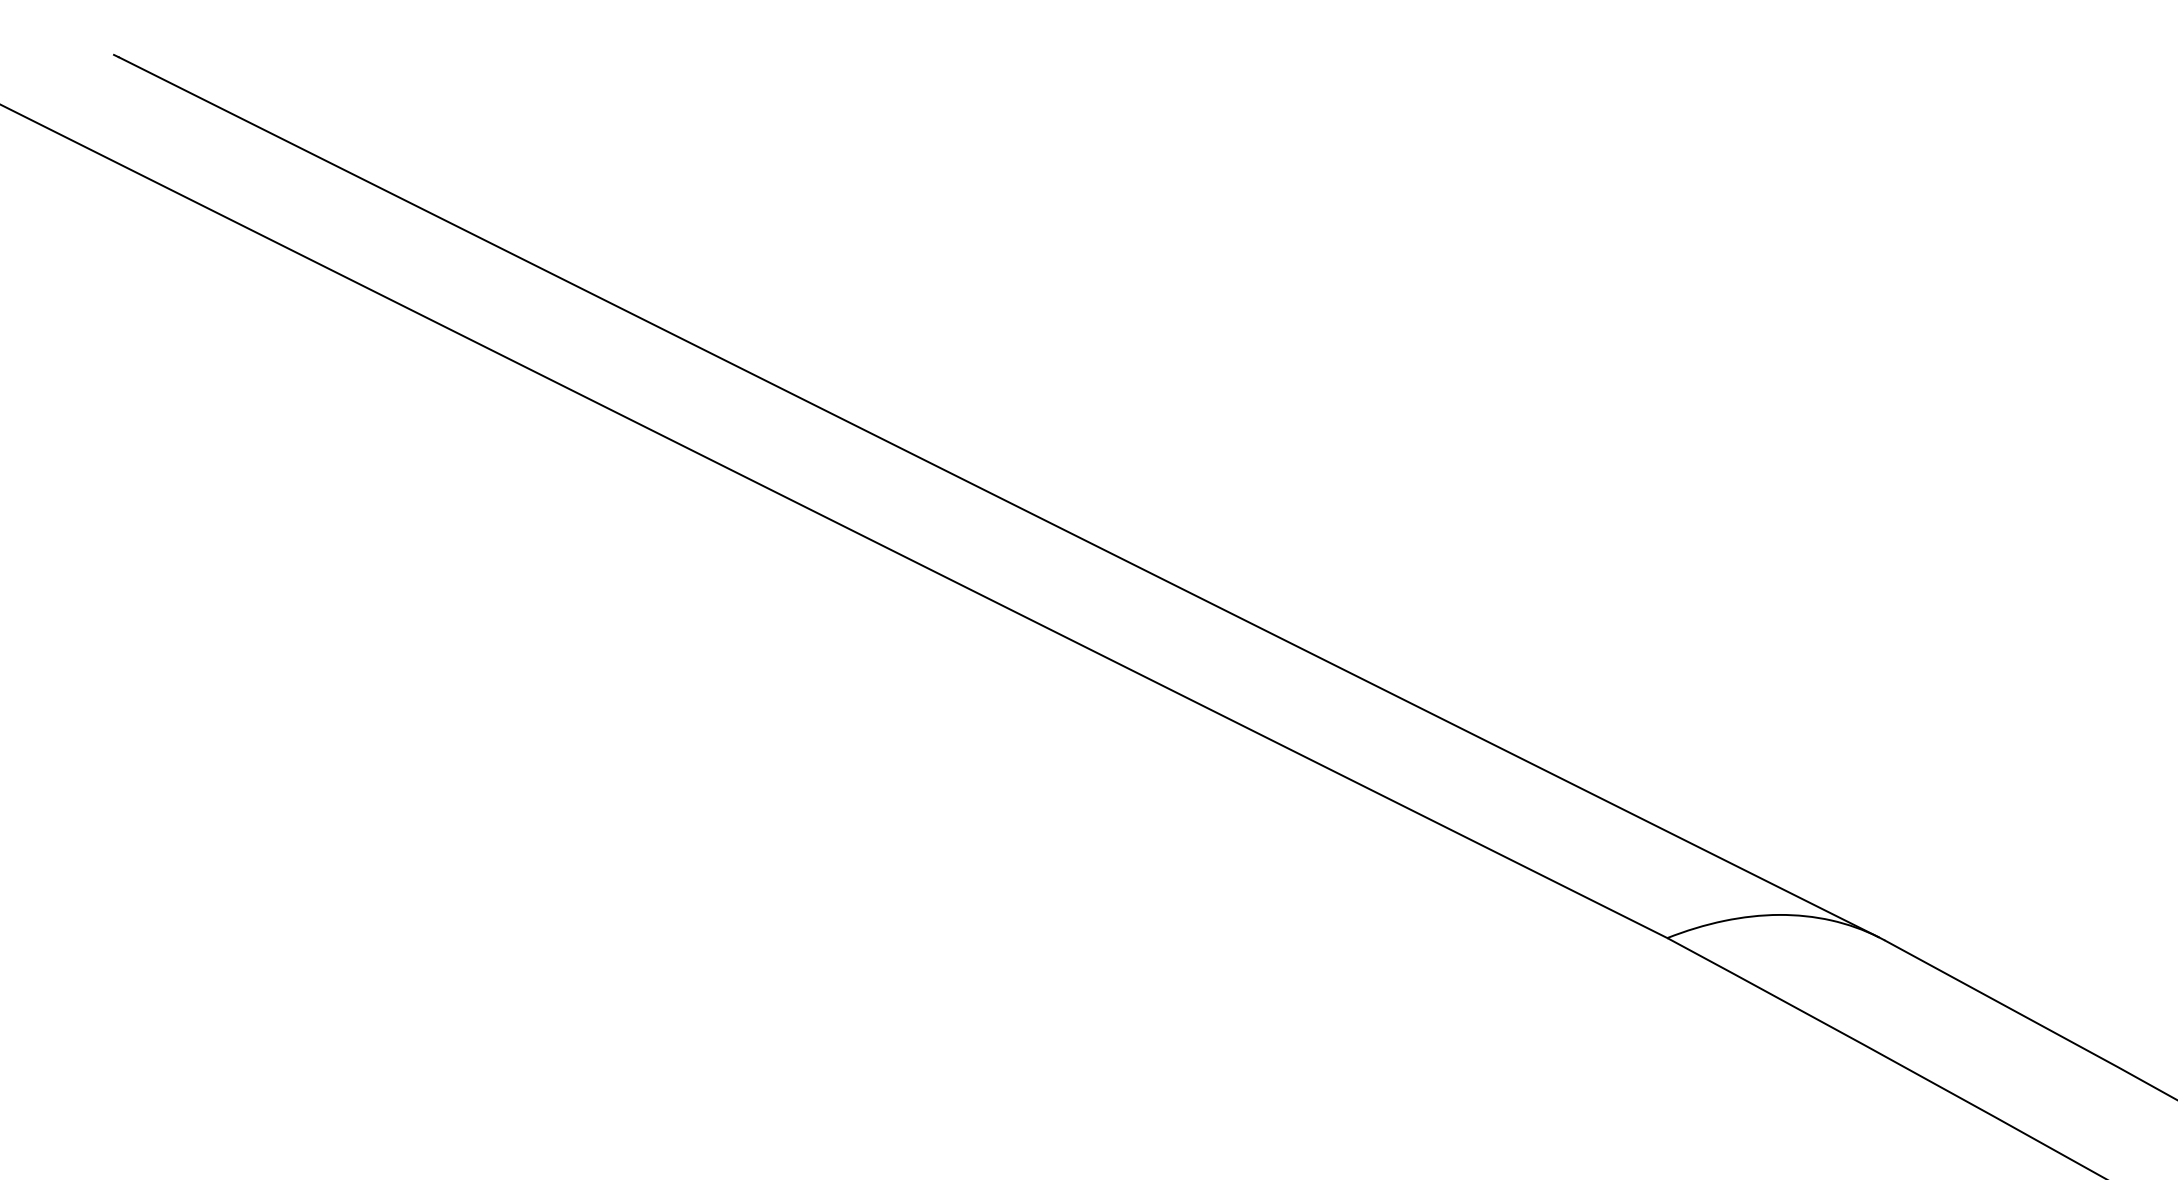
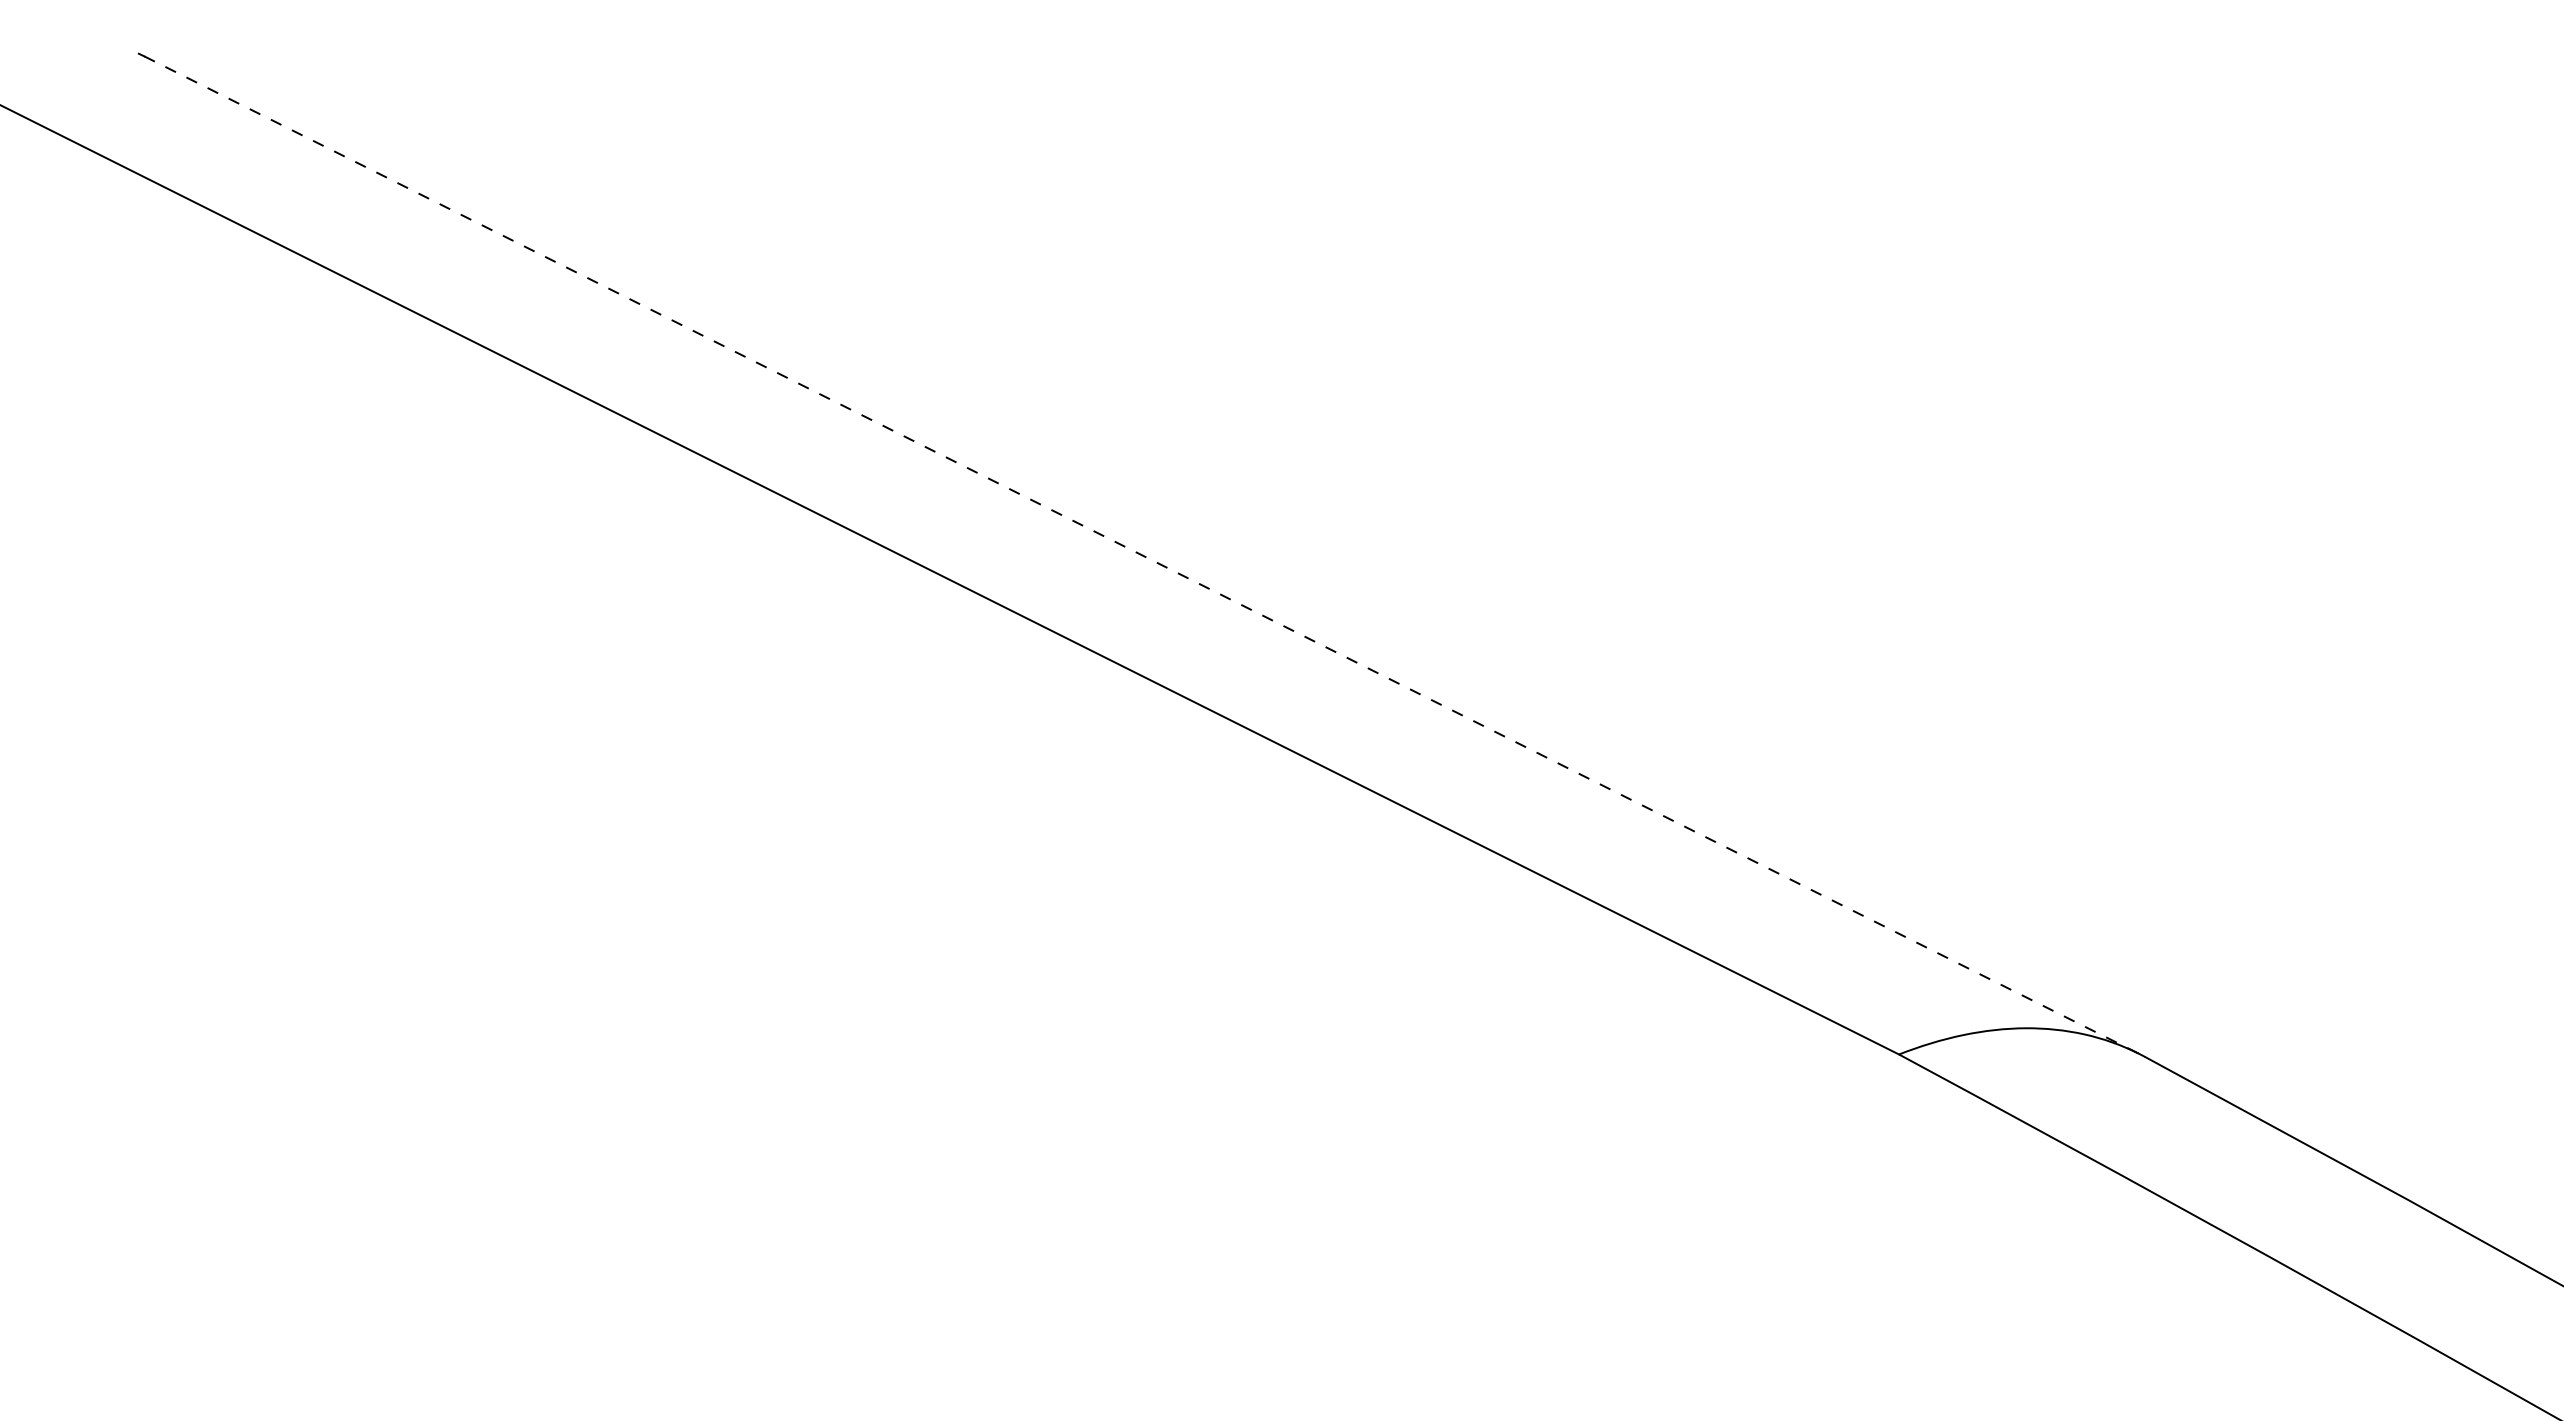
line: (998, 496) -> (1141, 554), solid -> dashed

